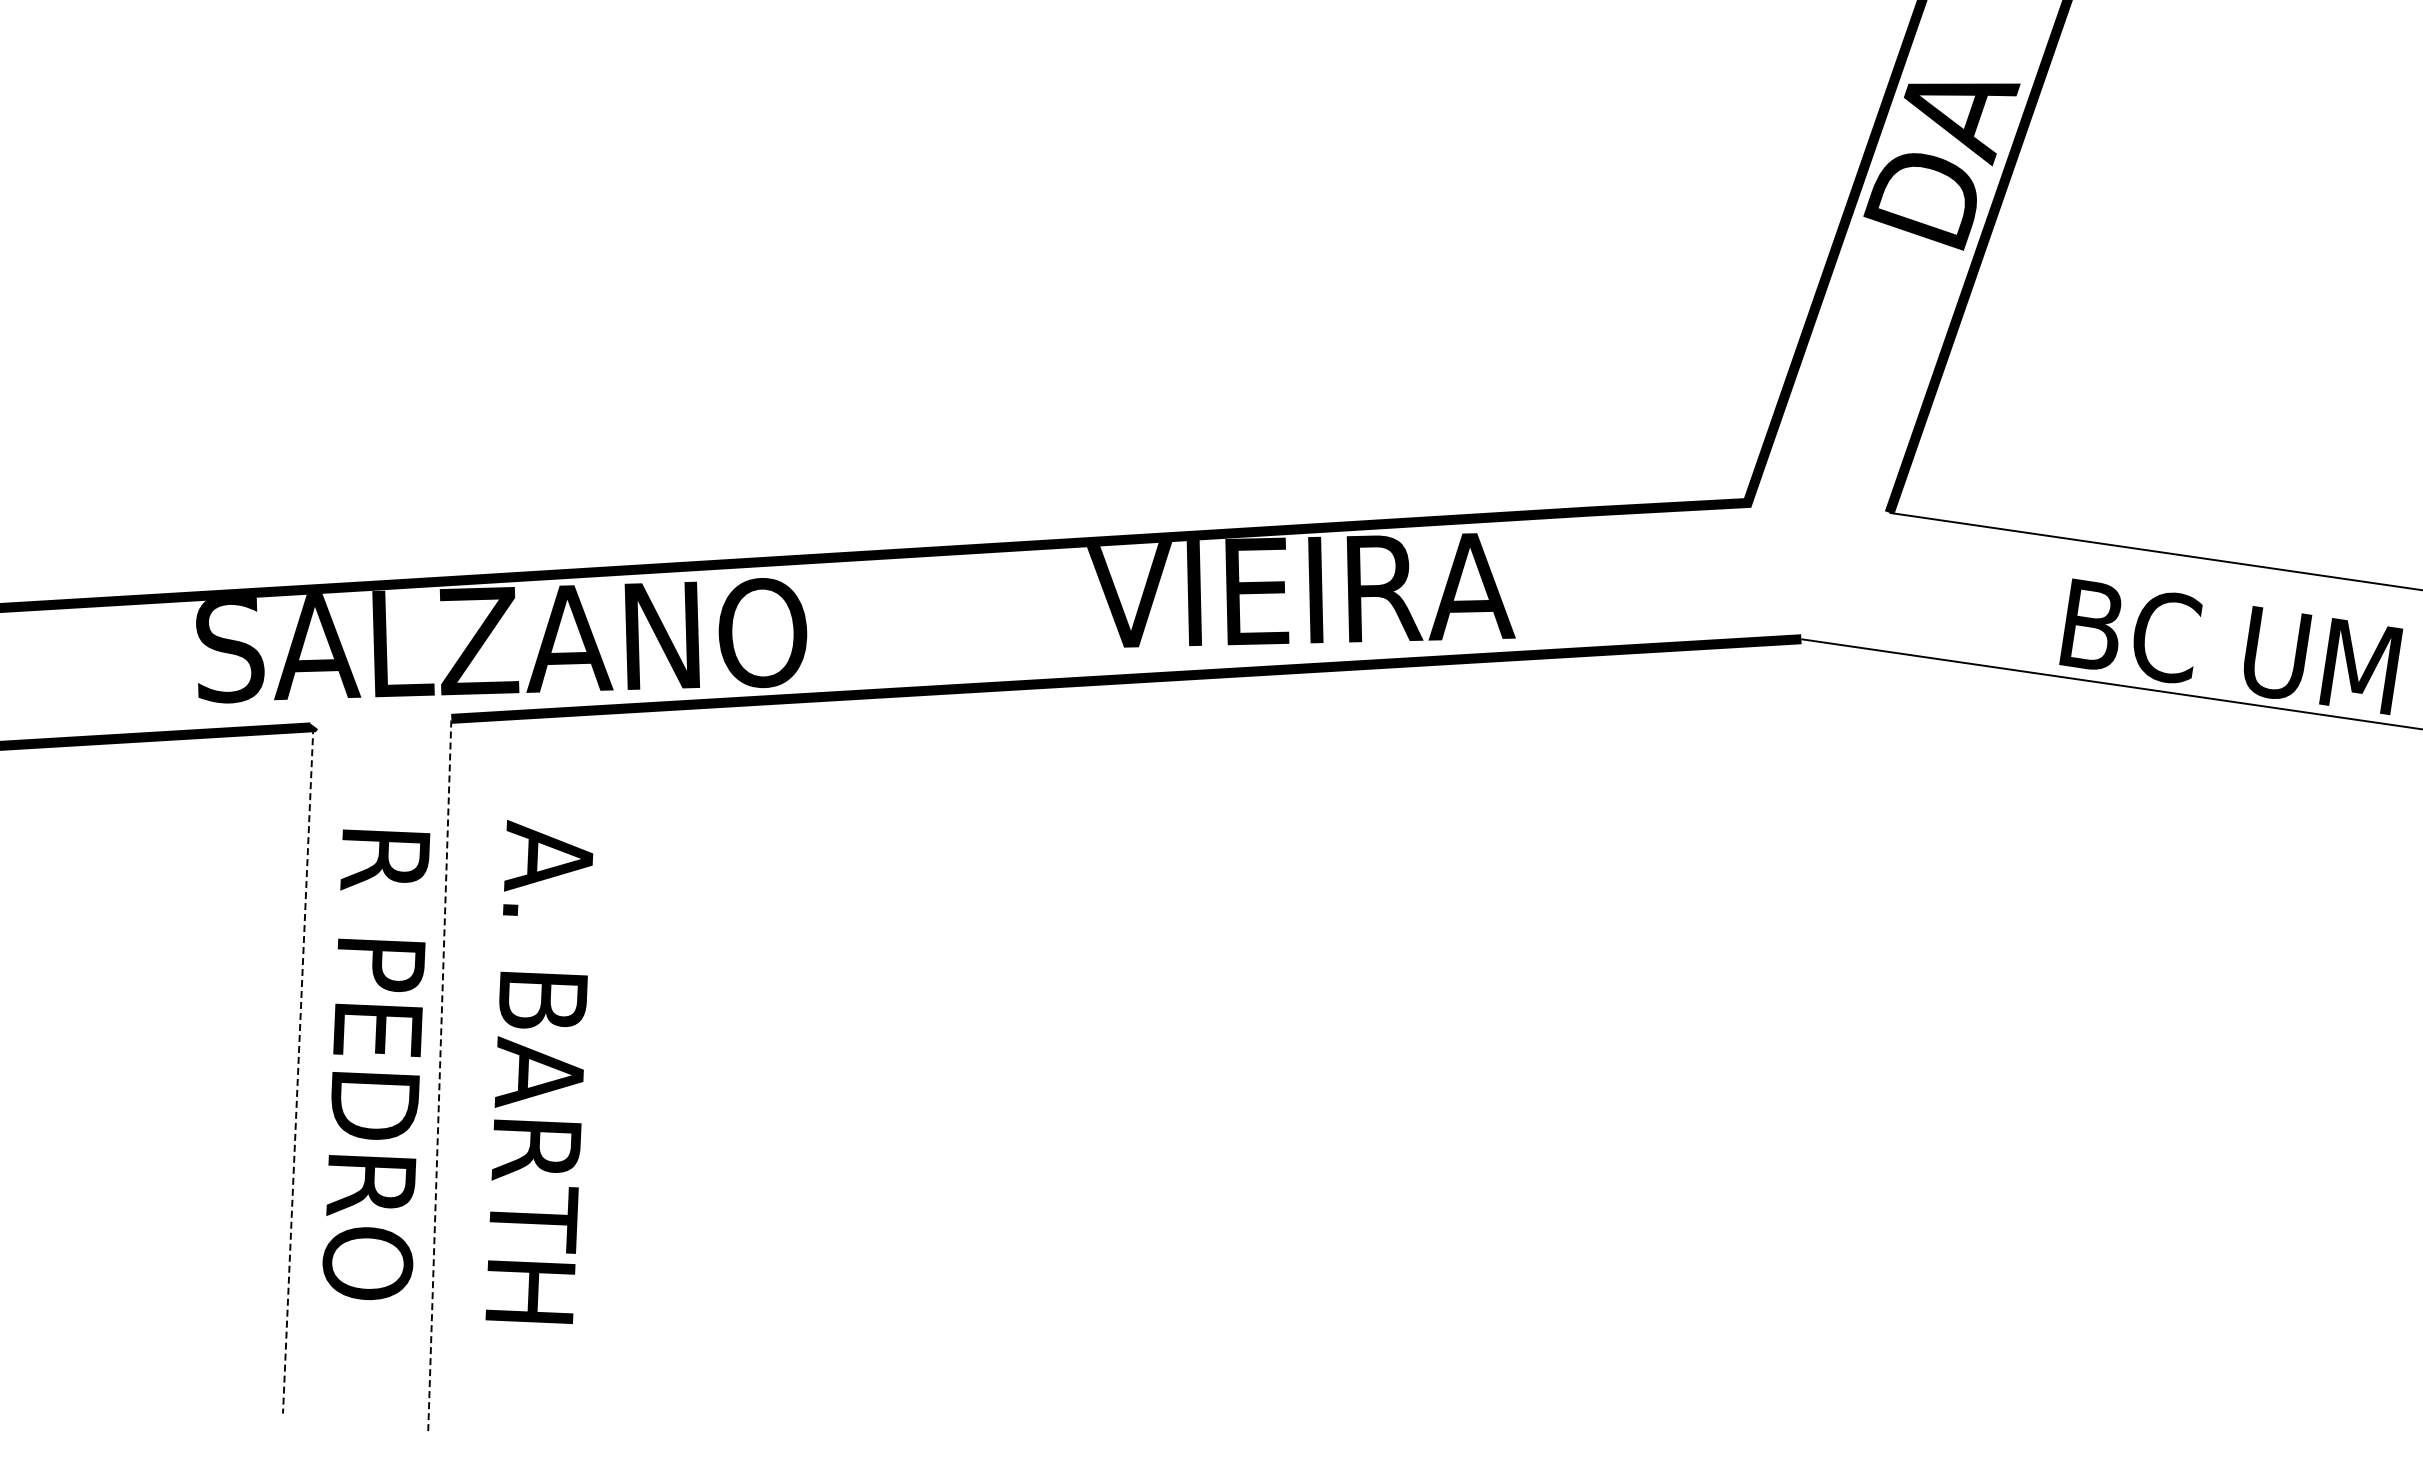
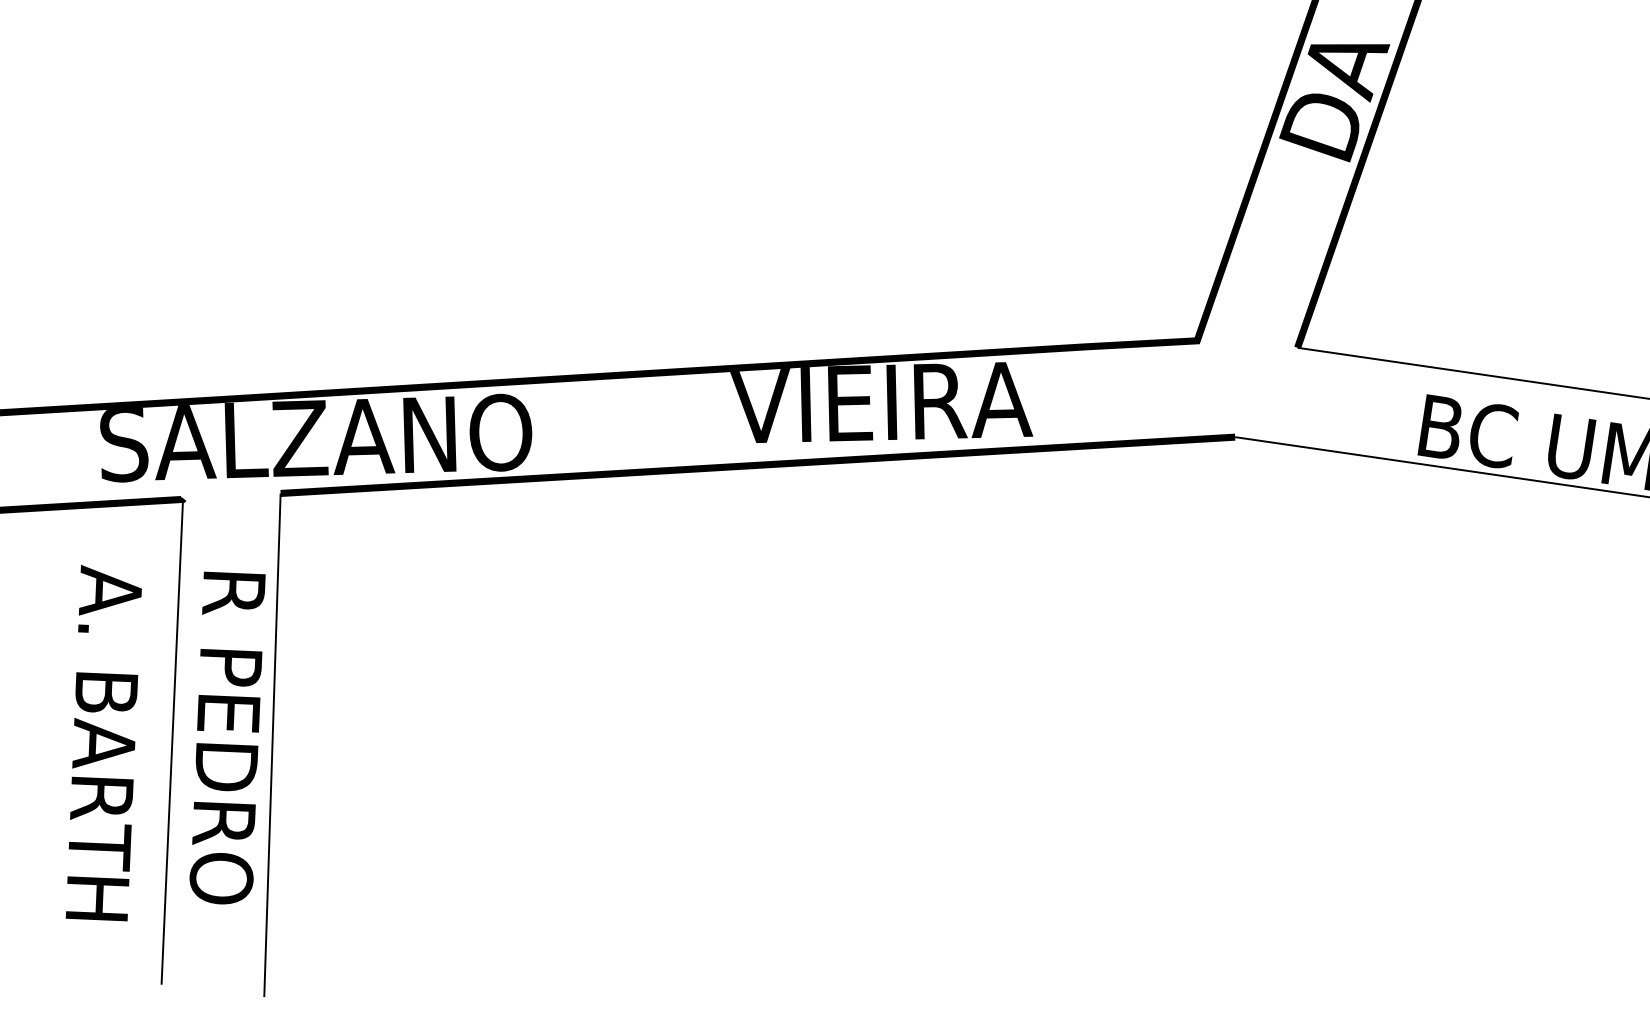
line: (298, 1070) -> (172, 742), dashed -> solid
text: (539, 1071) -> (103, 742), moved
line: (439, 1074) -> (272, 744), dashed -> solid

